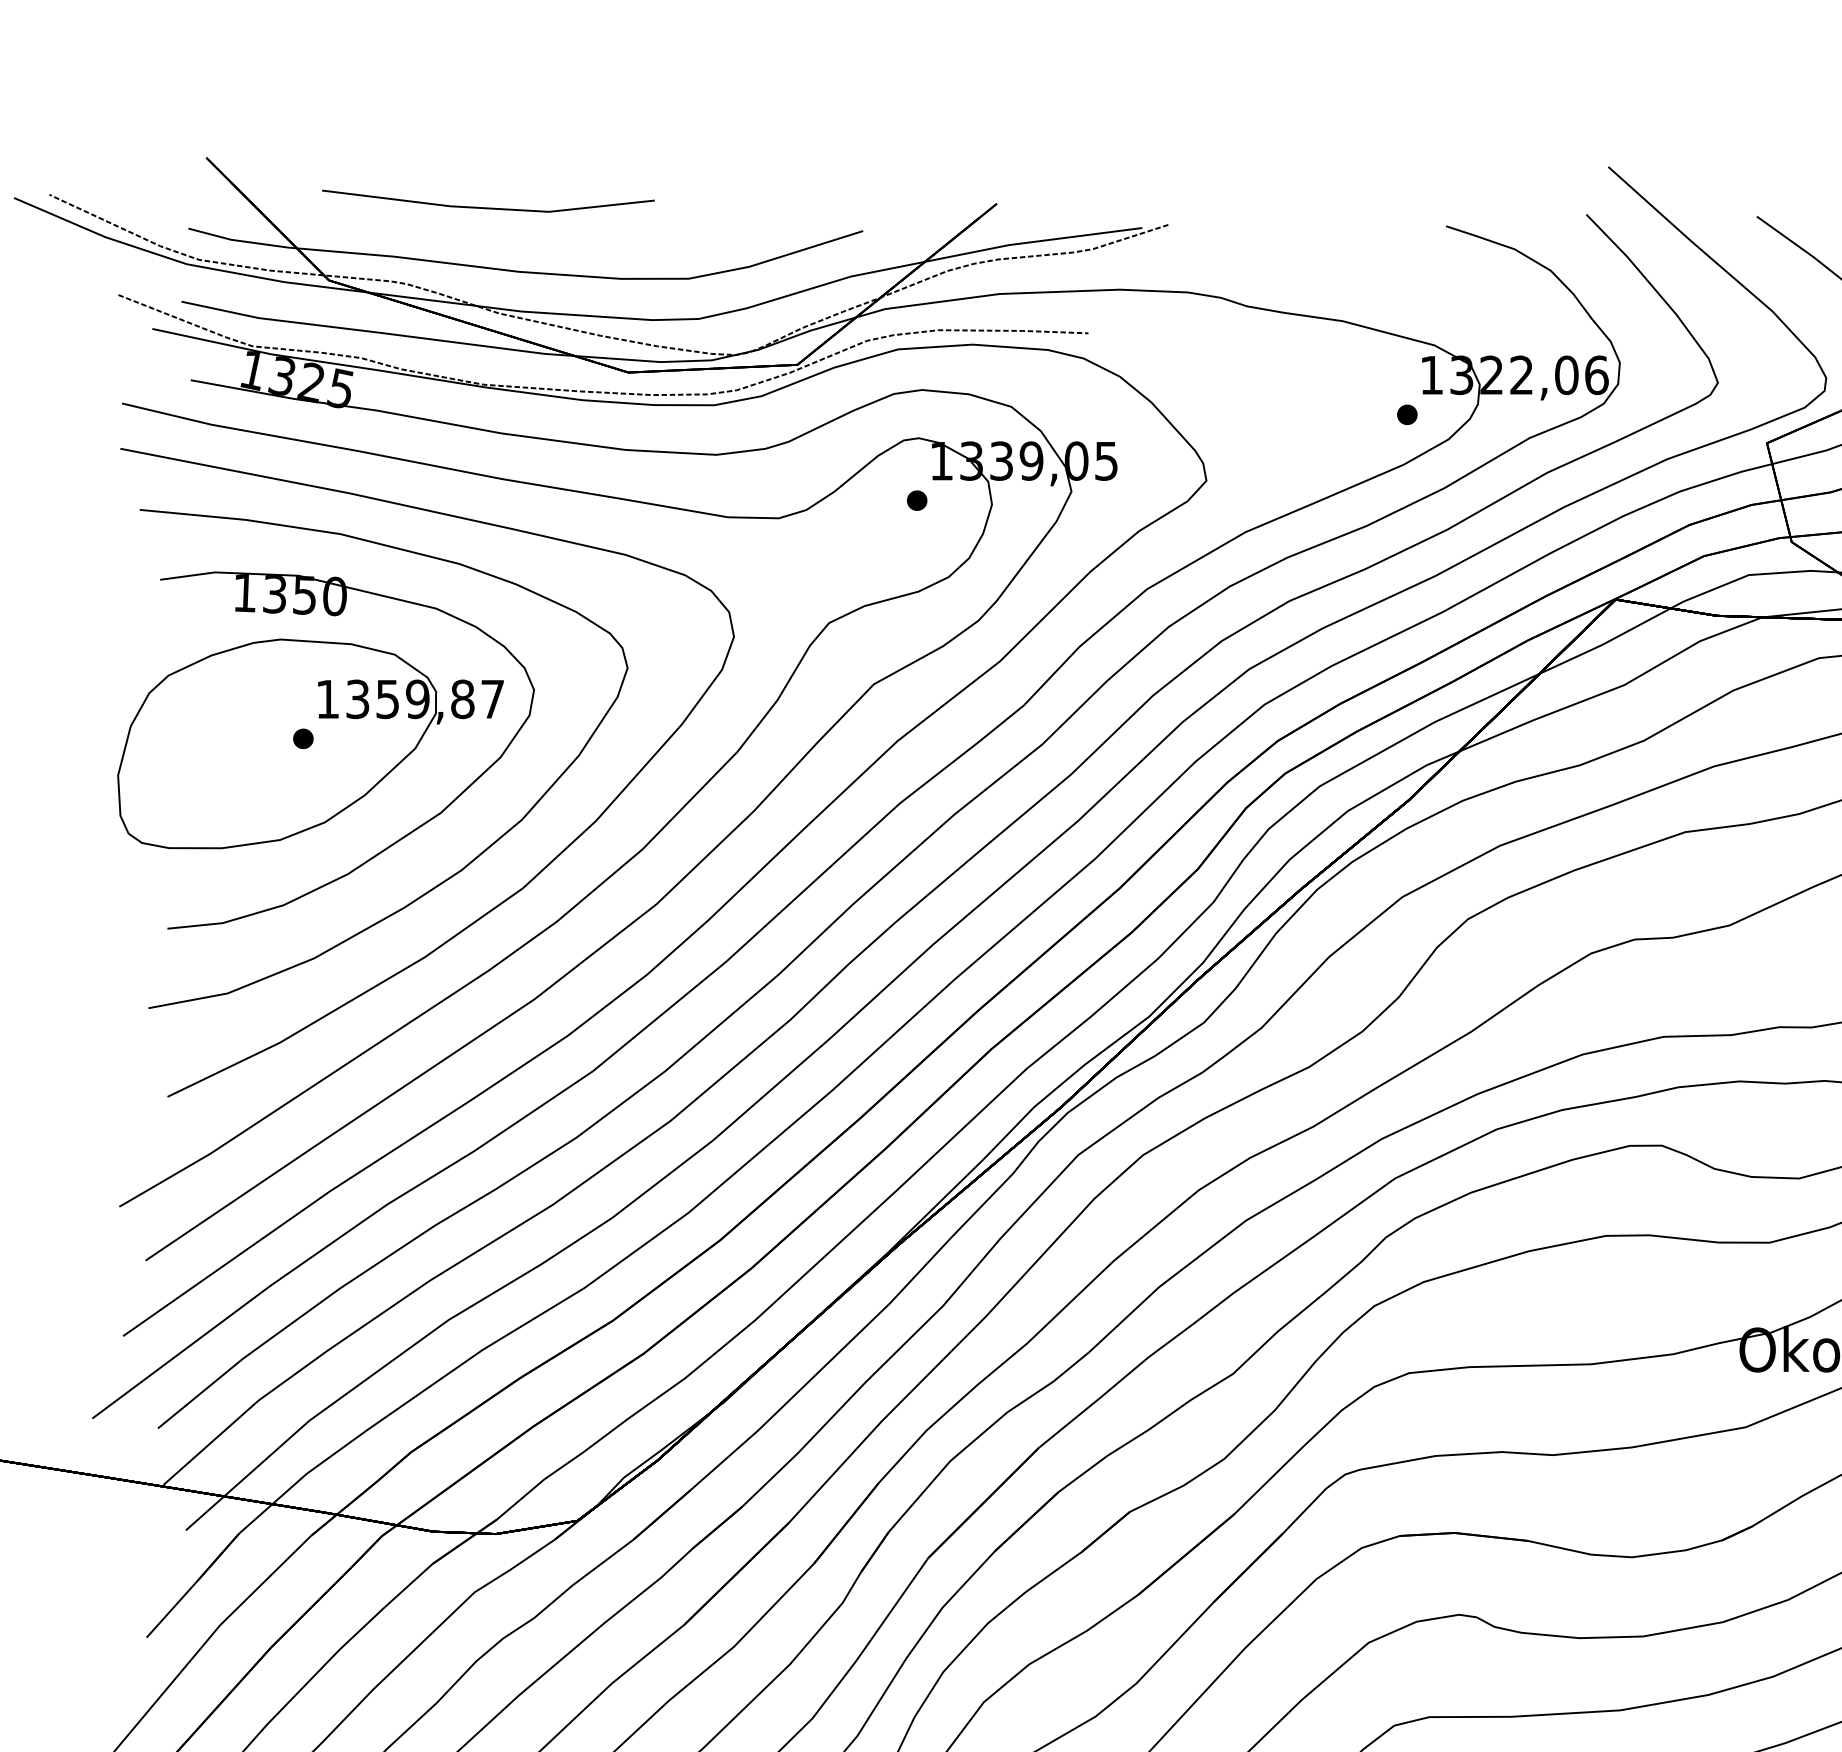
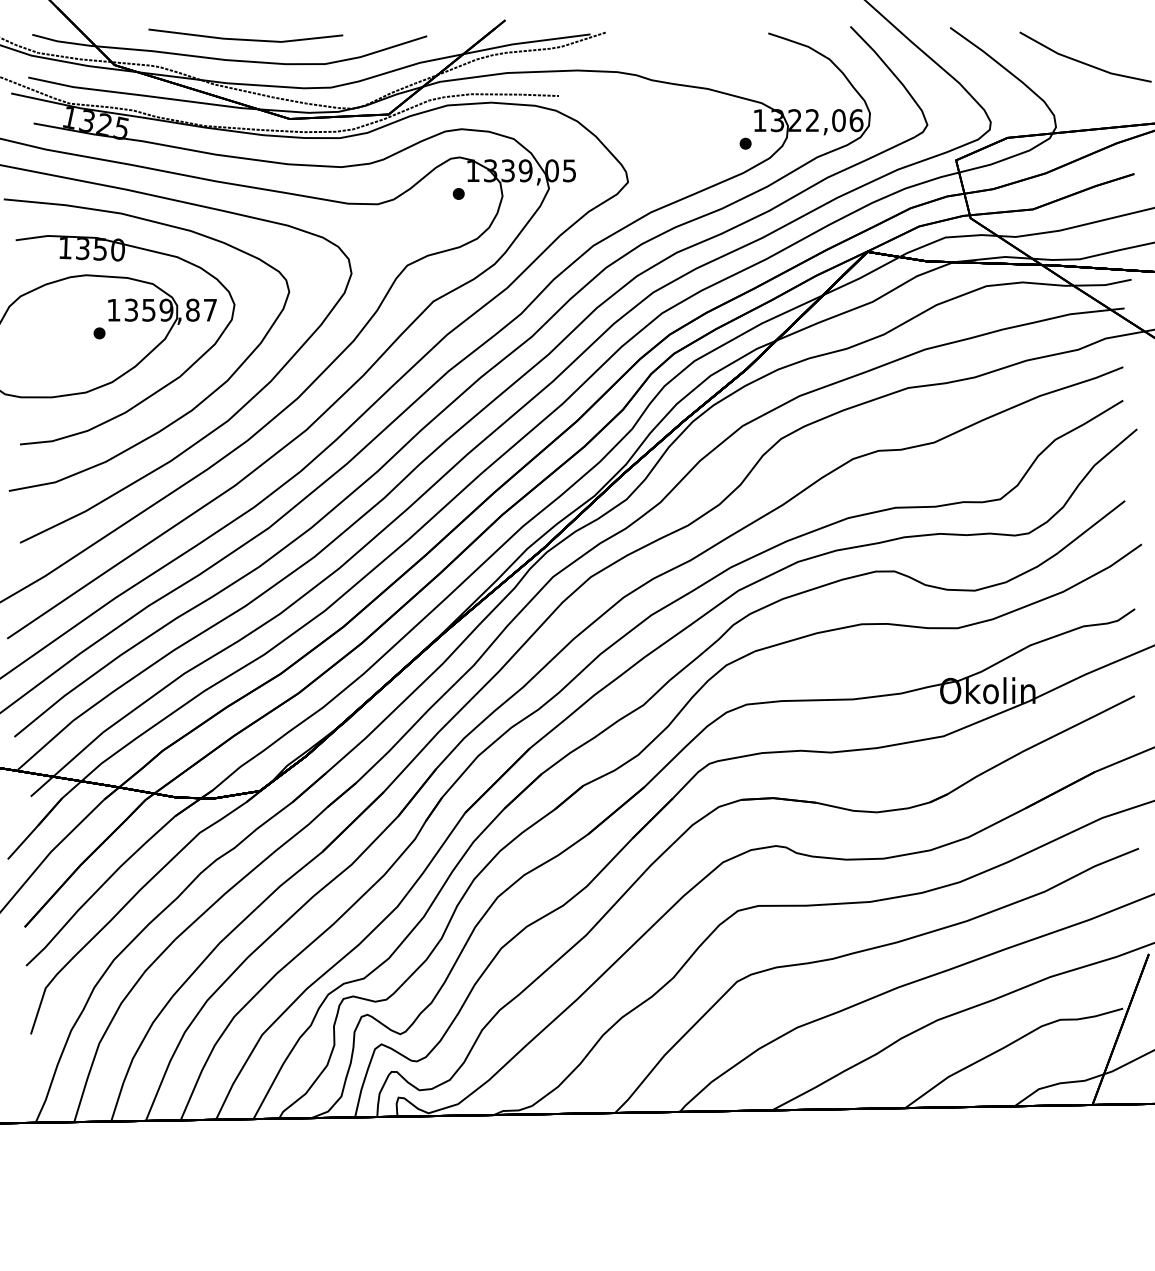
line: (484, 205) -> (243, 38), moved

